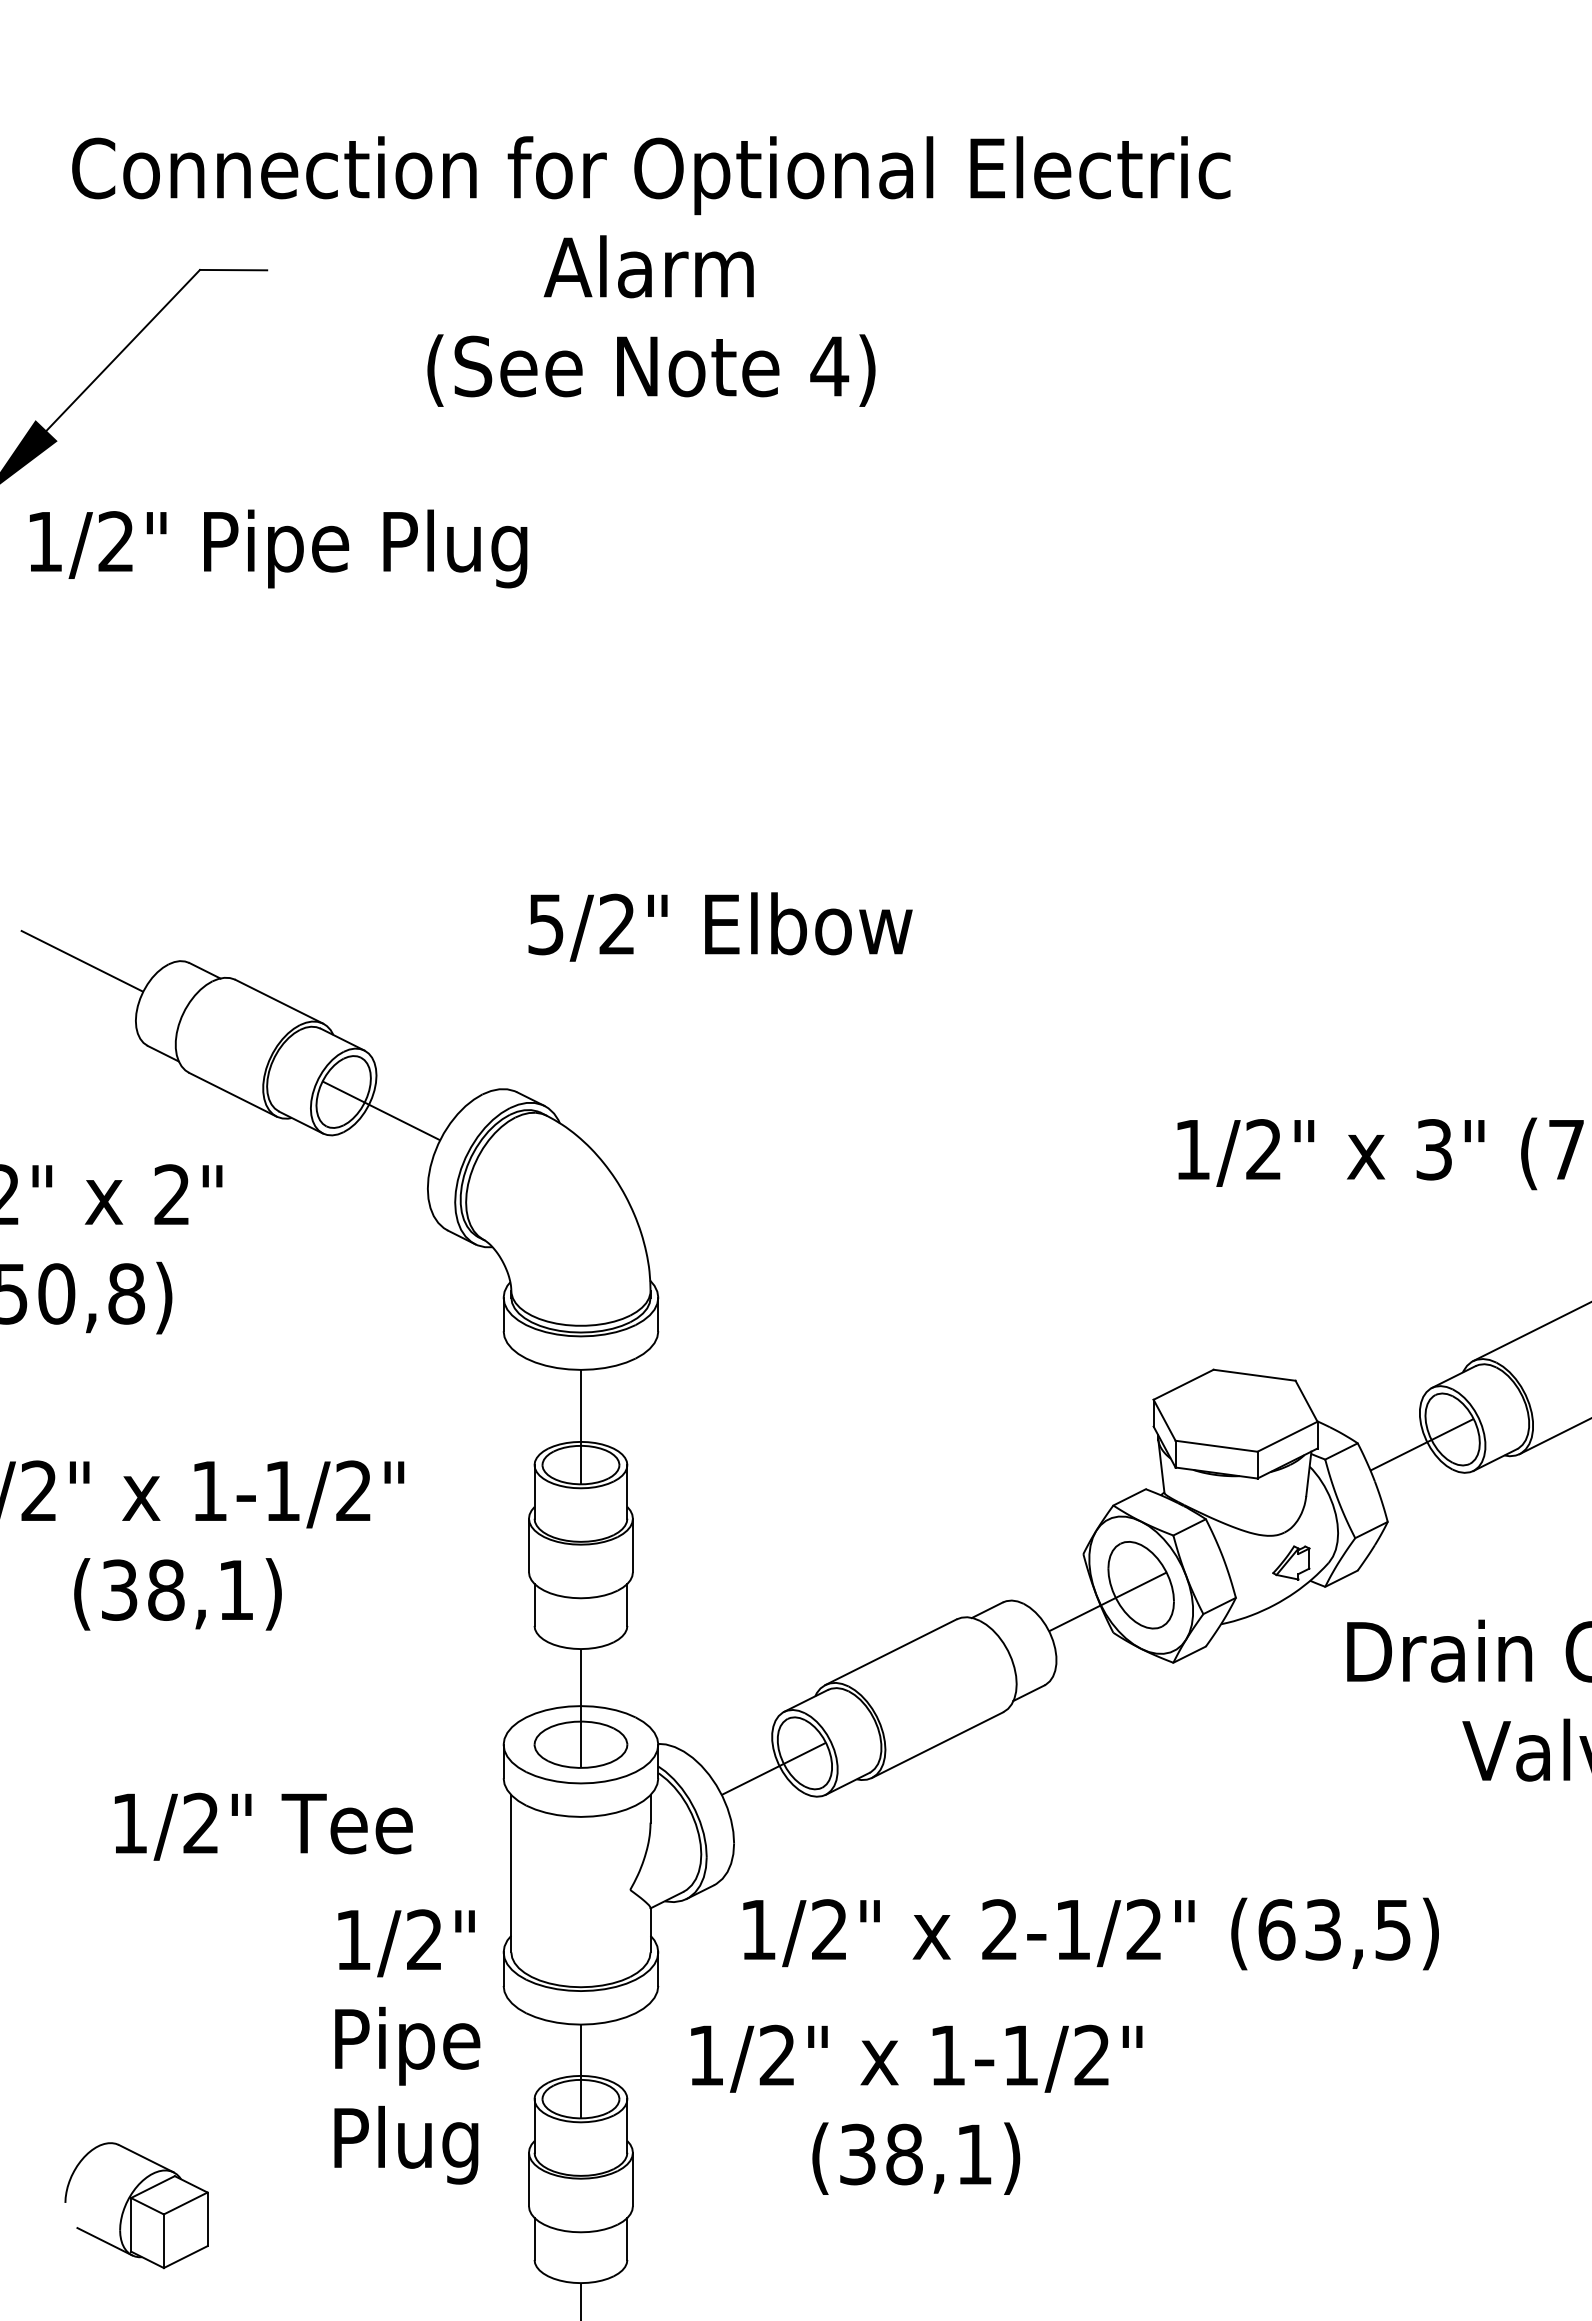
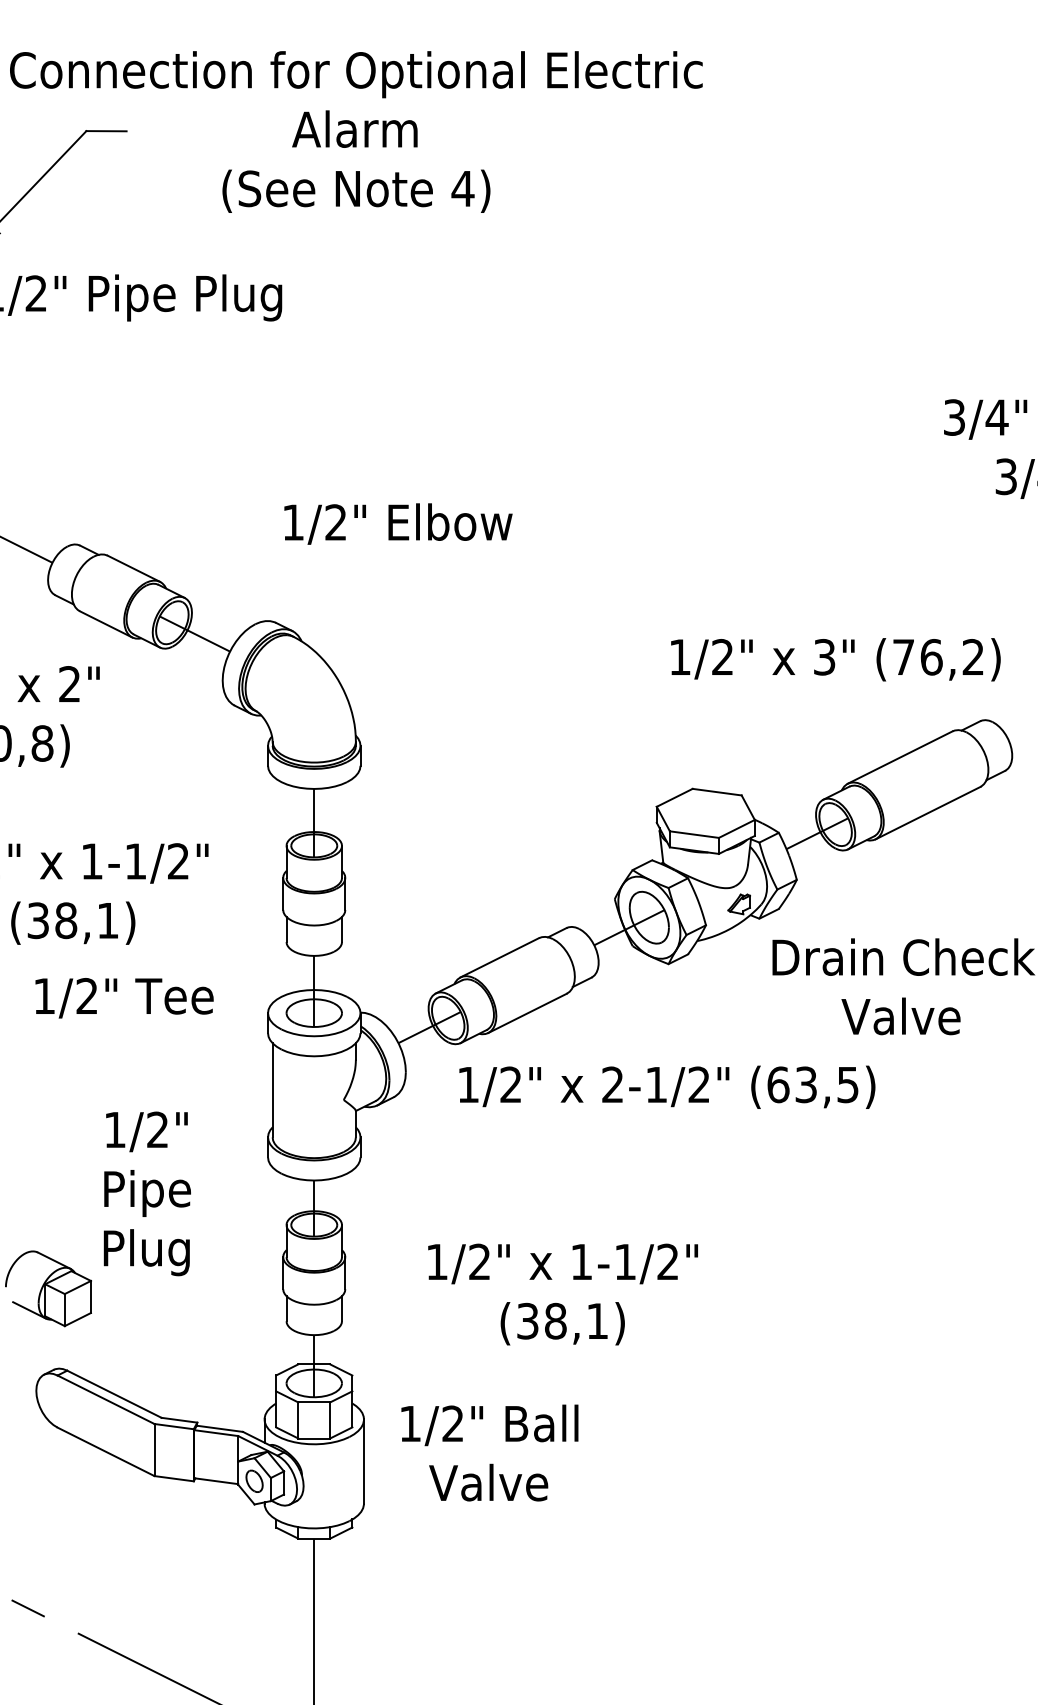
text: (546, 924) -> (293, 522), 5/2" -> 1/2"
text: (263, 1827) -> (124, 998), moved
text: (1091, 1932) -> (667, 1086), moved
text: (405, 2046) -> (146, 1193), moved
text: (915, 2109) -> (562, 1294), moved

